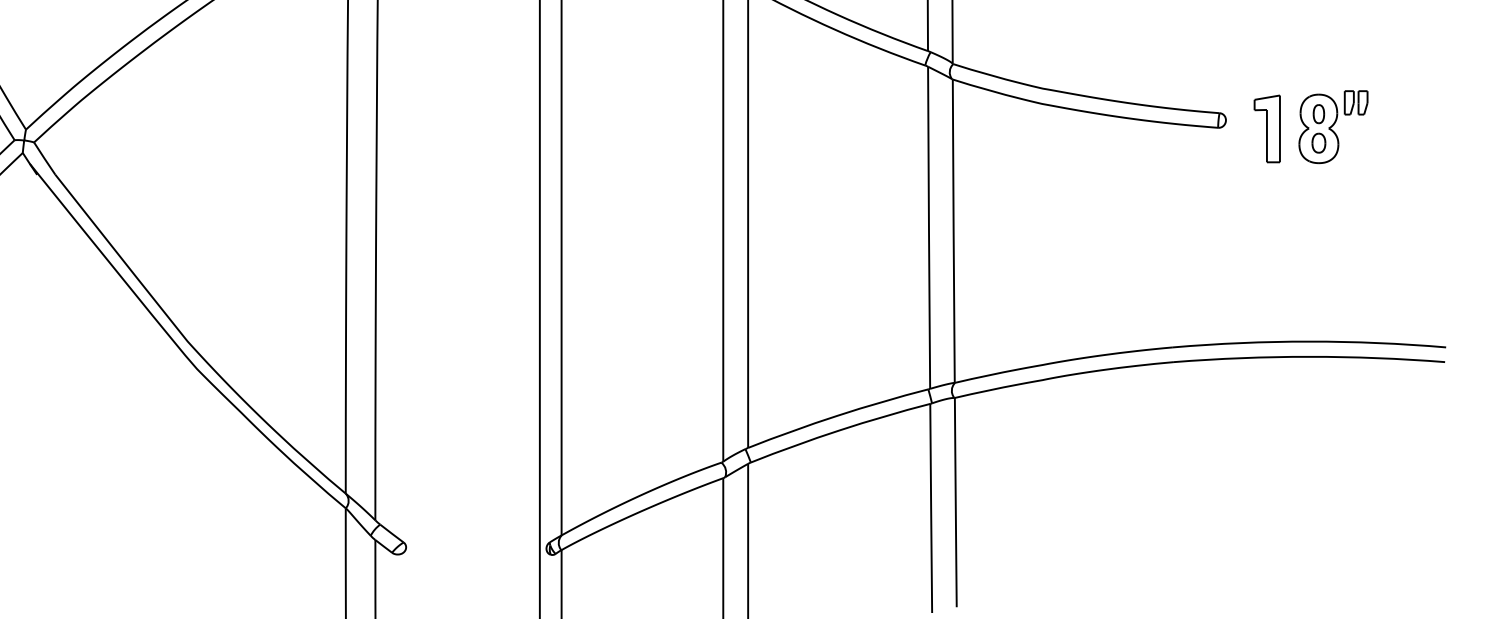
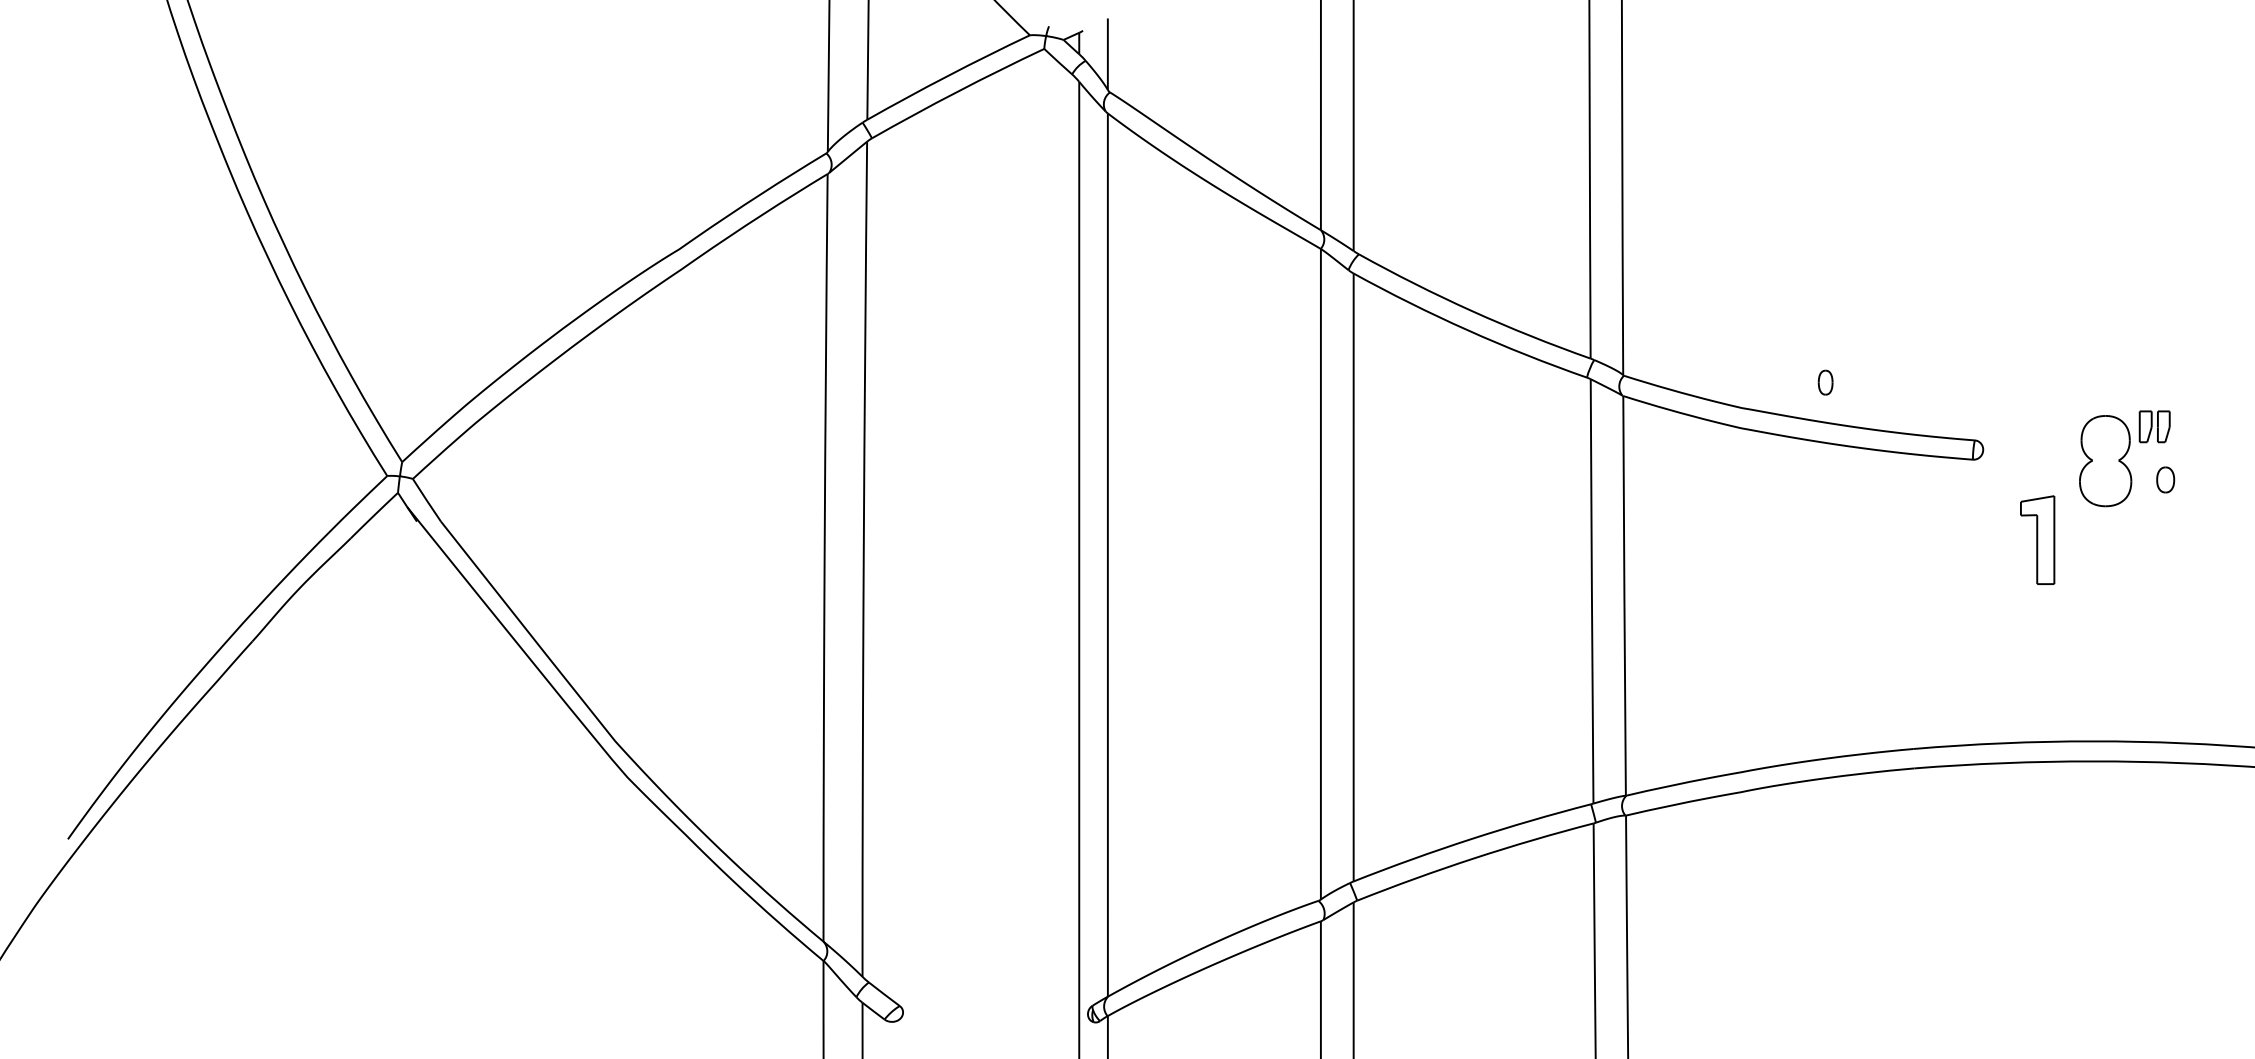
part: (1318, 114) -> (1825, 382), moved
part: (1267, 128) -> (2037, 539), moved
part: (1318, 142) -> (2165, 479), moved

